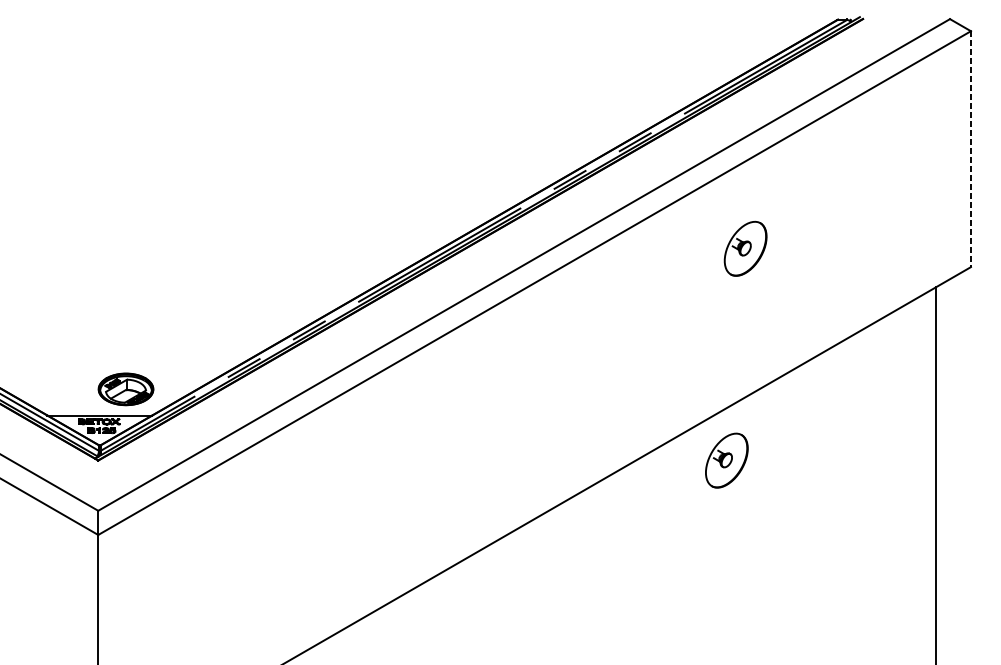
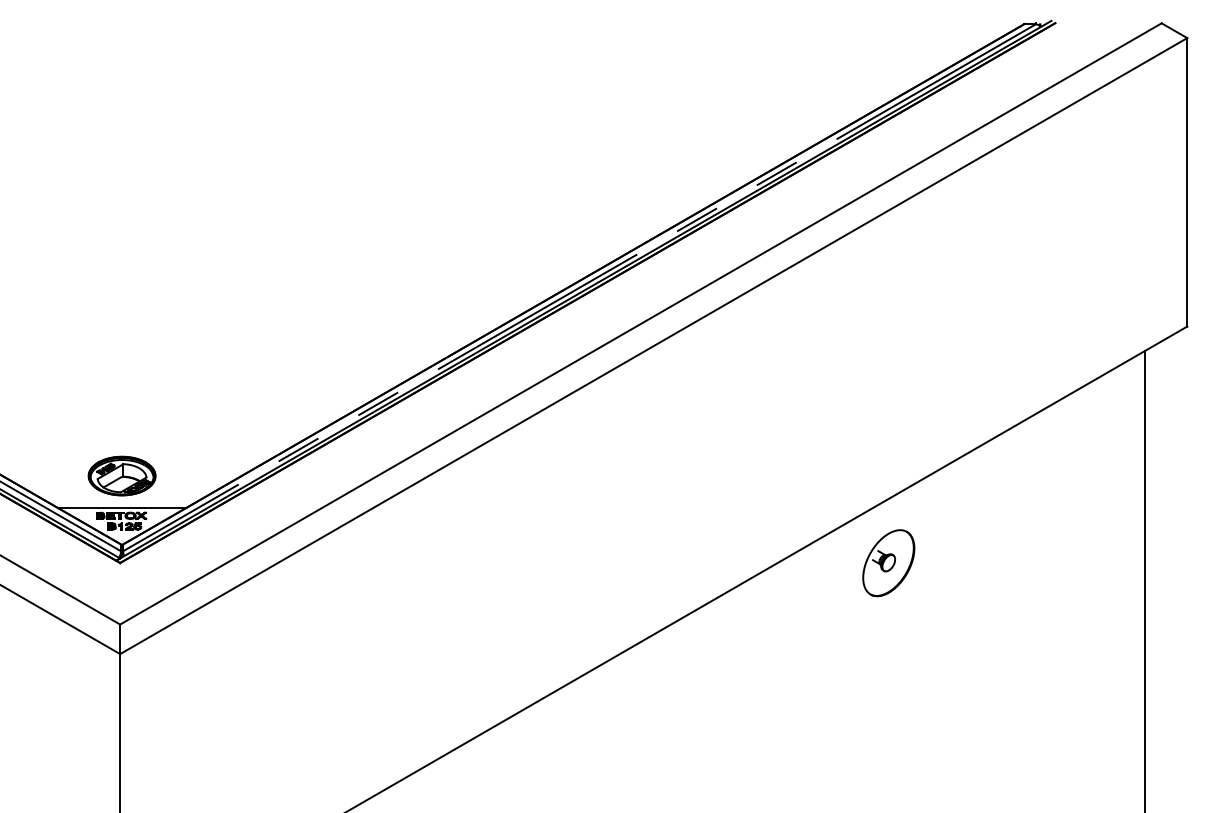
line: (971, 149) -> (1187, 182), dashed -> solid
part: (745, 249) -> (911, 304), removed
part: (125, 388) -> (121, 475), moved

